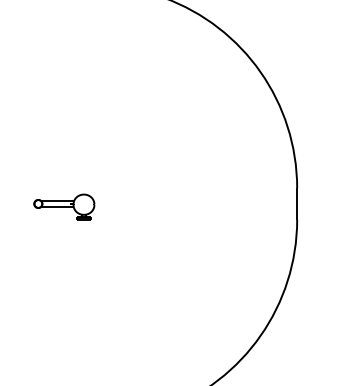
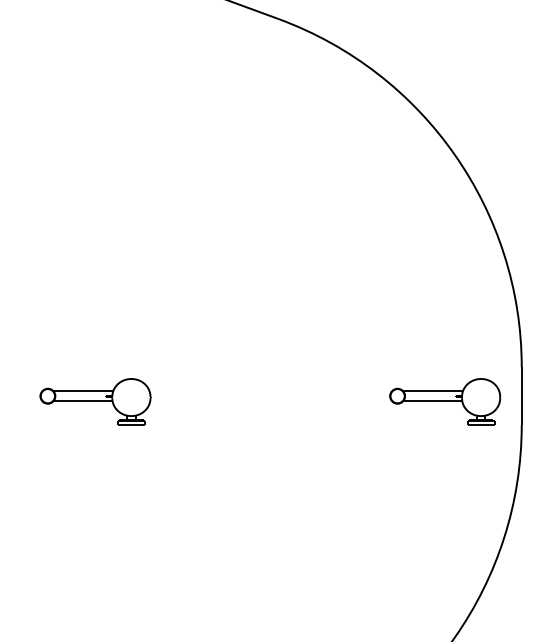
part: (255, 206) -> (445, 400), added

